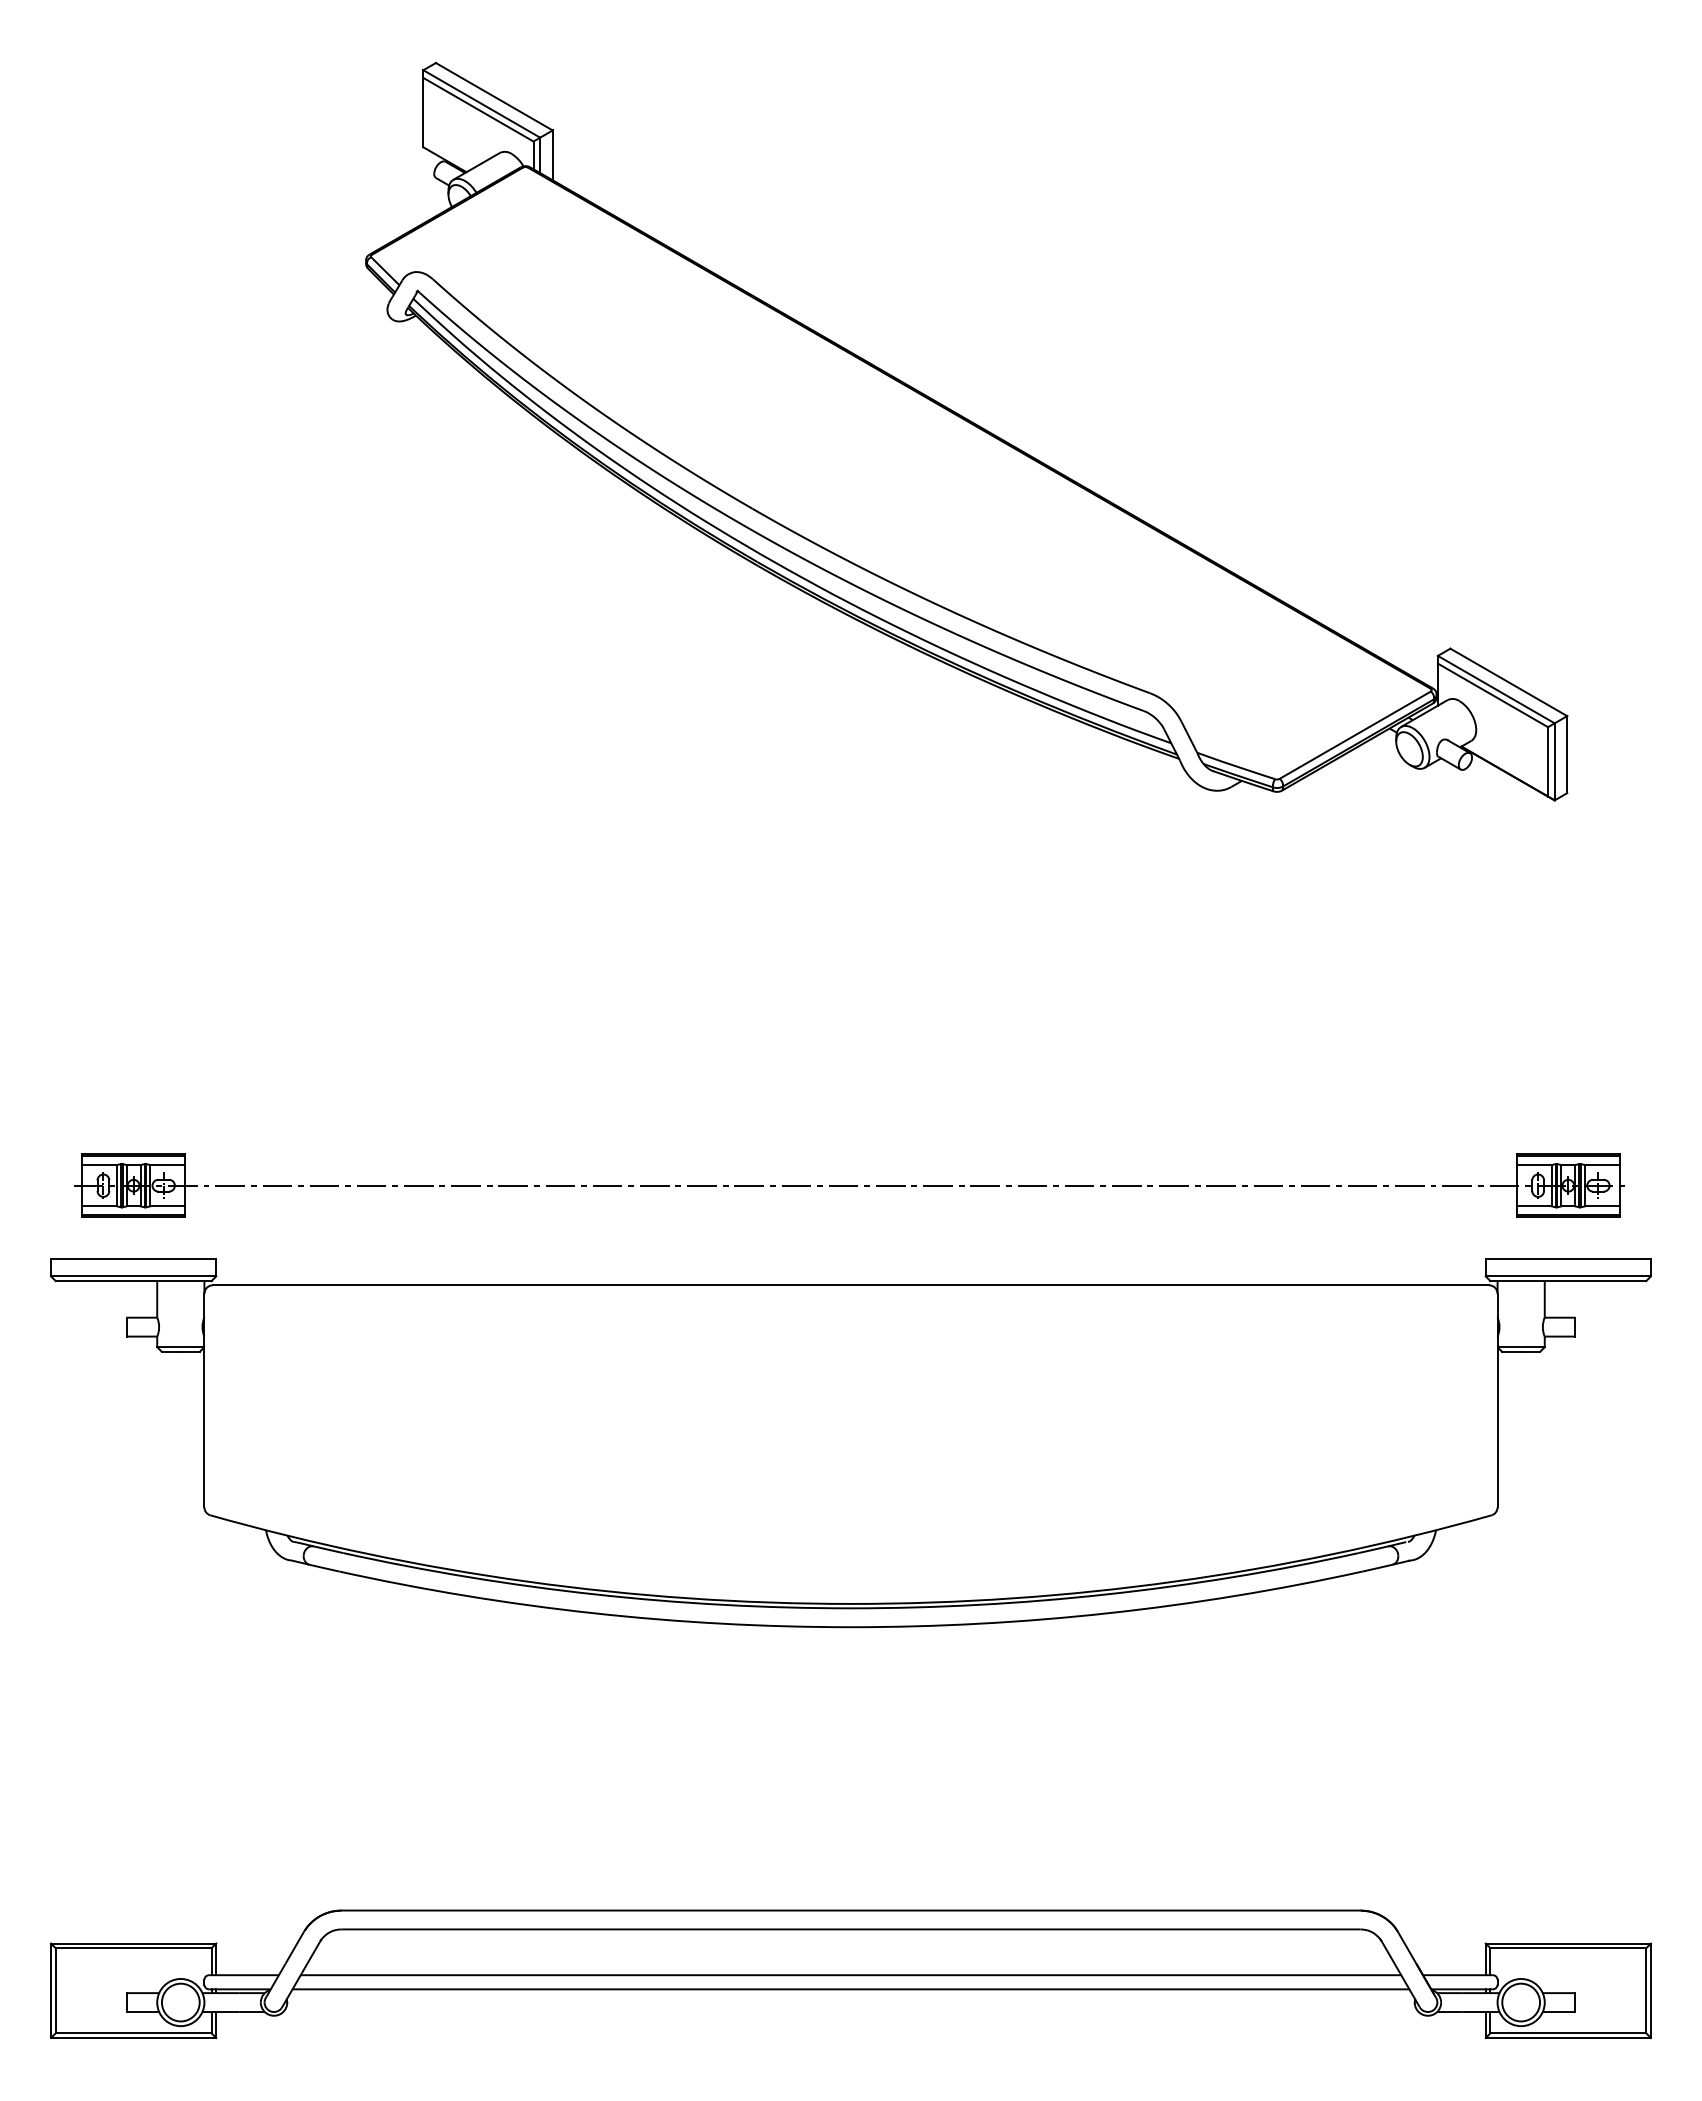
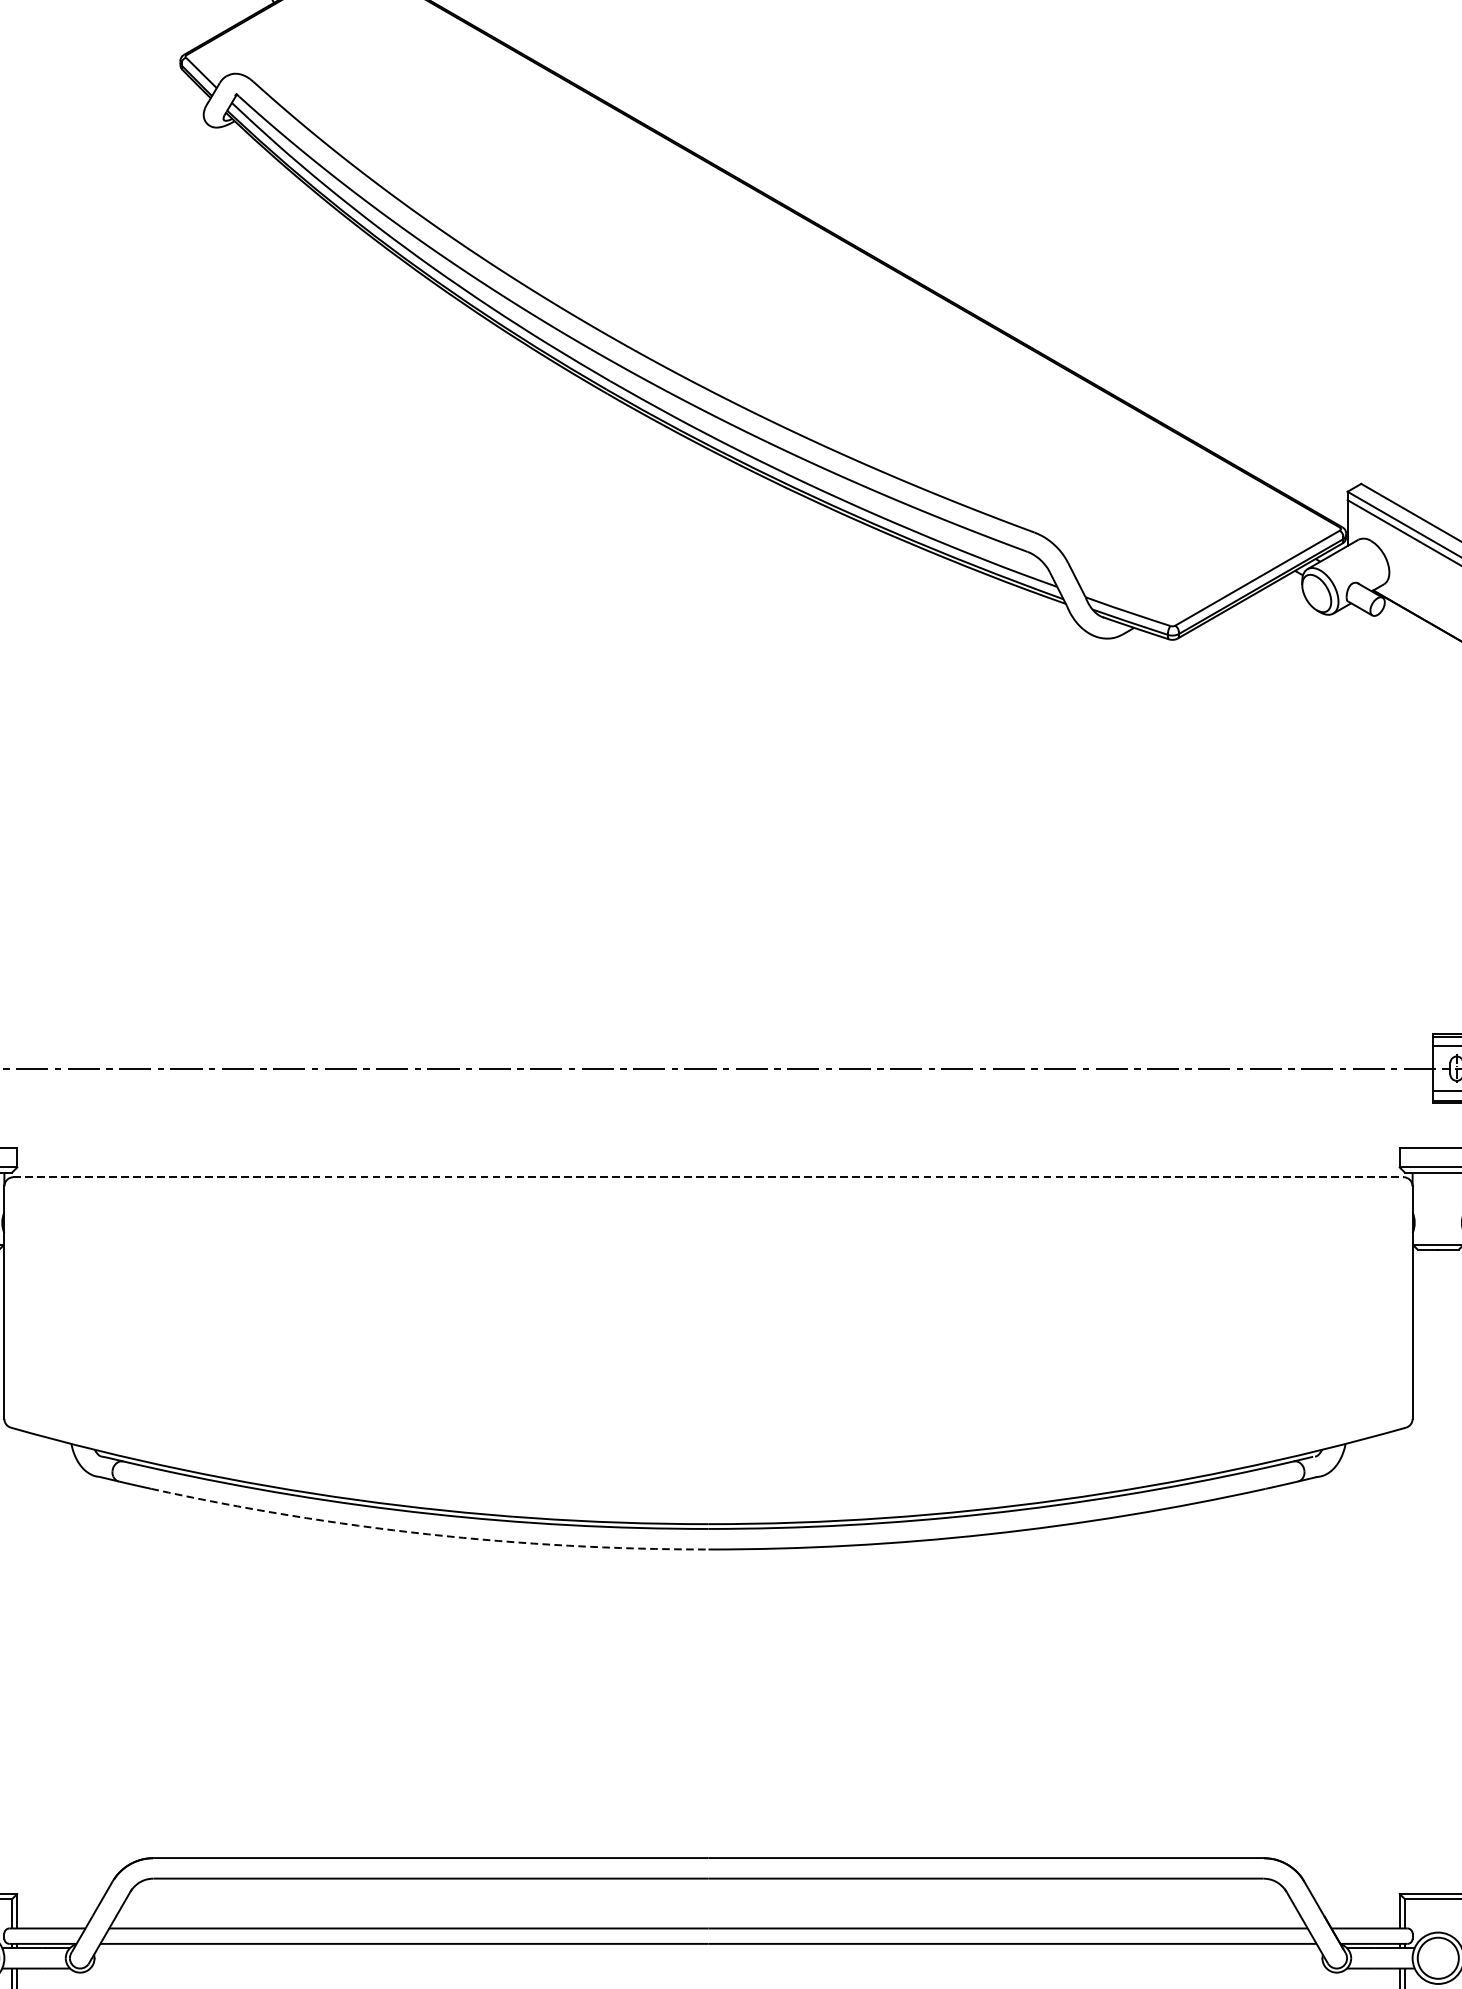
line: (851, 1285) -> (709, 1177), solid -> dashed
arc: (593, 1613) -> (428, 1534), solid -> dashed

